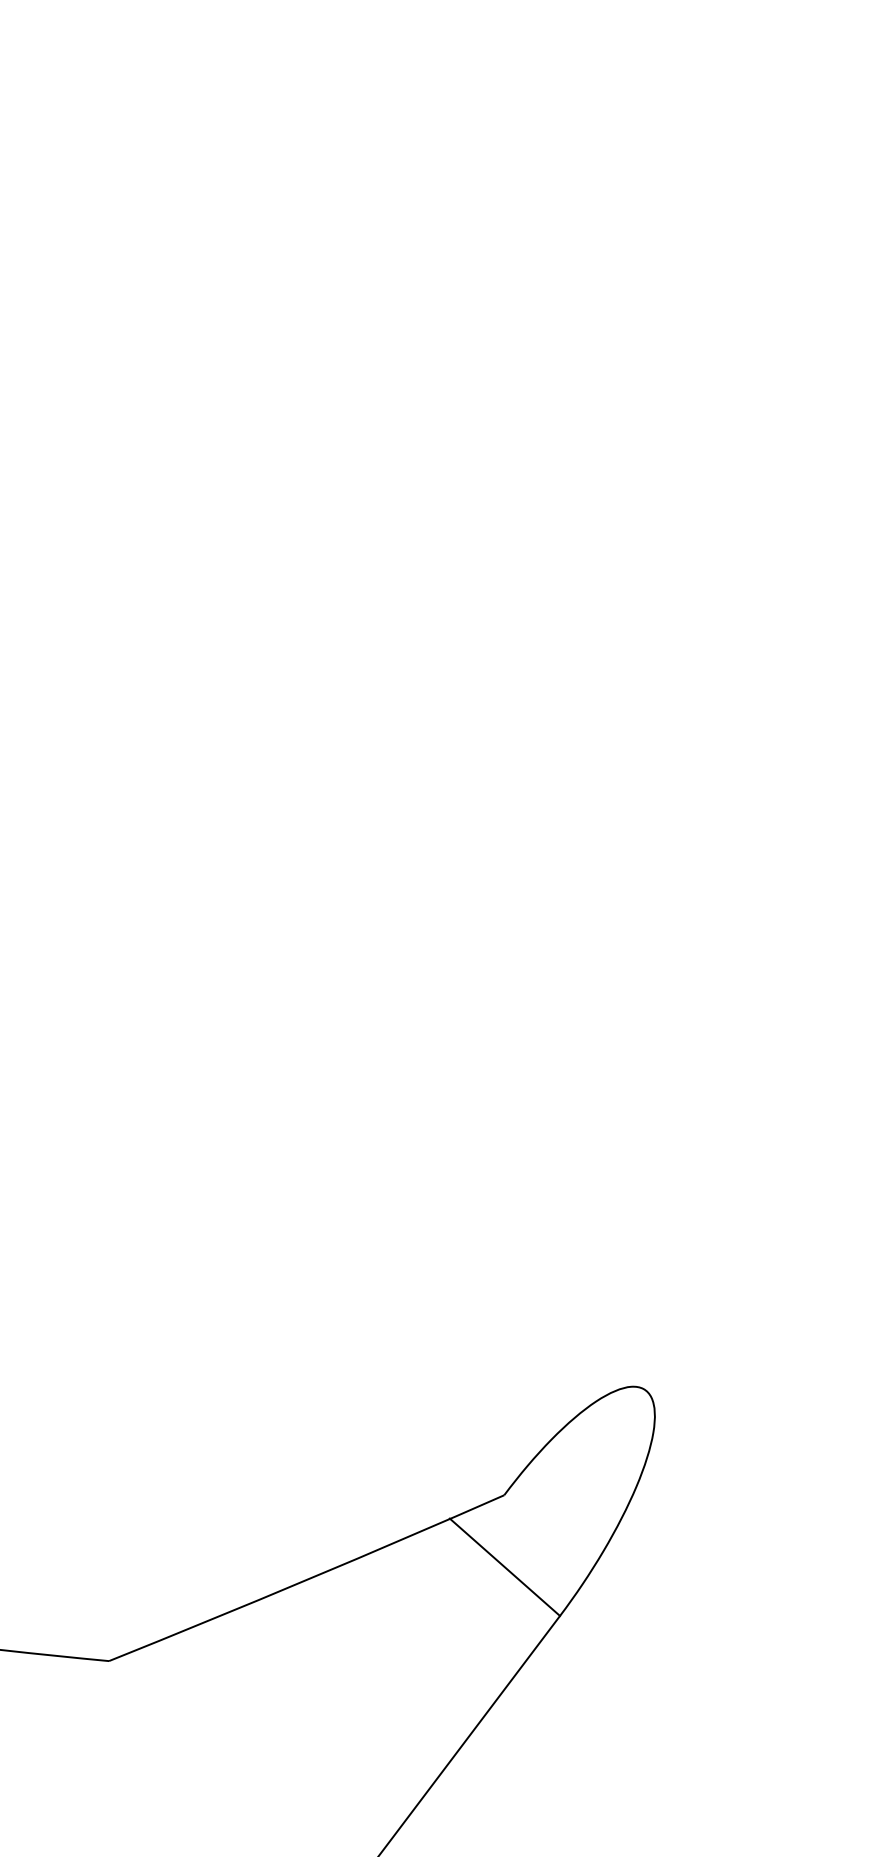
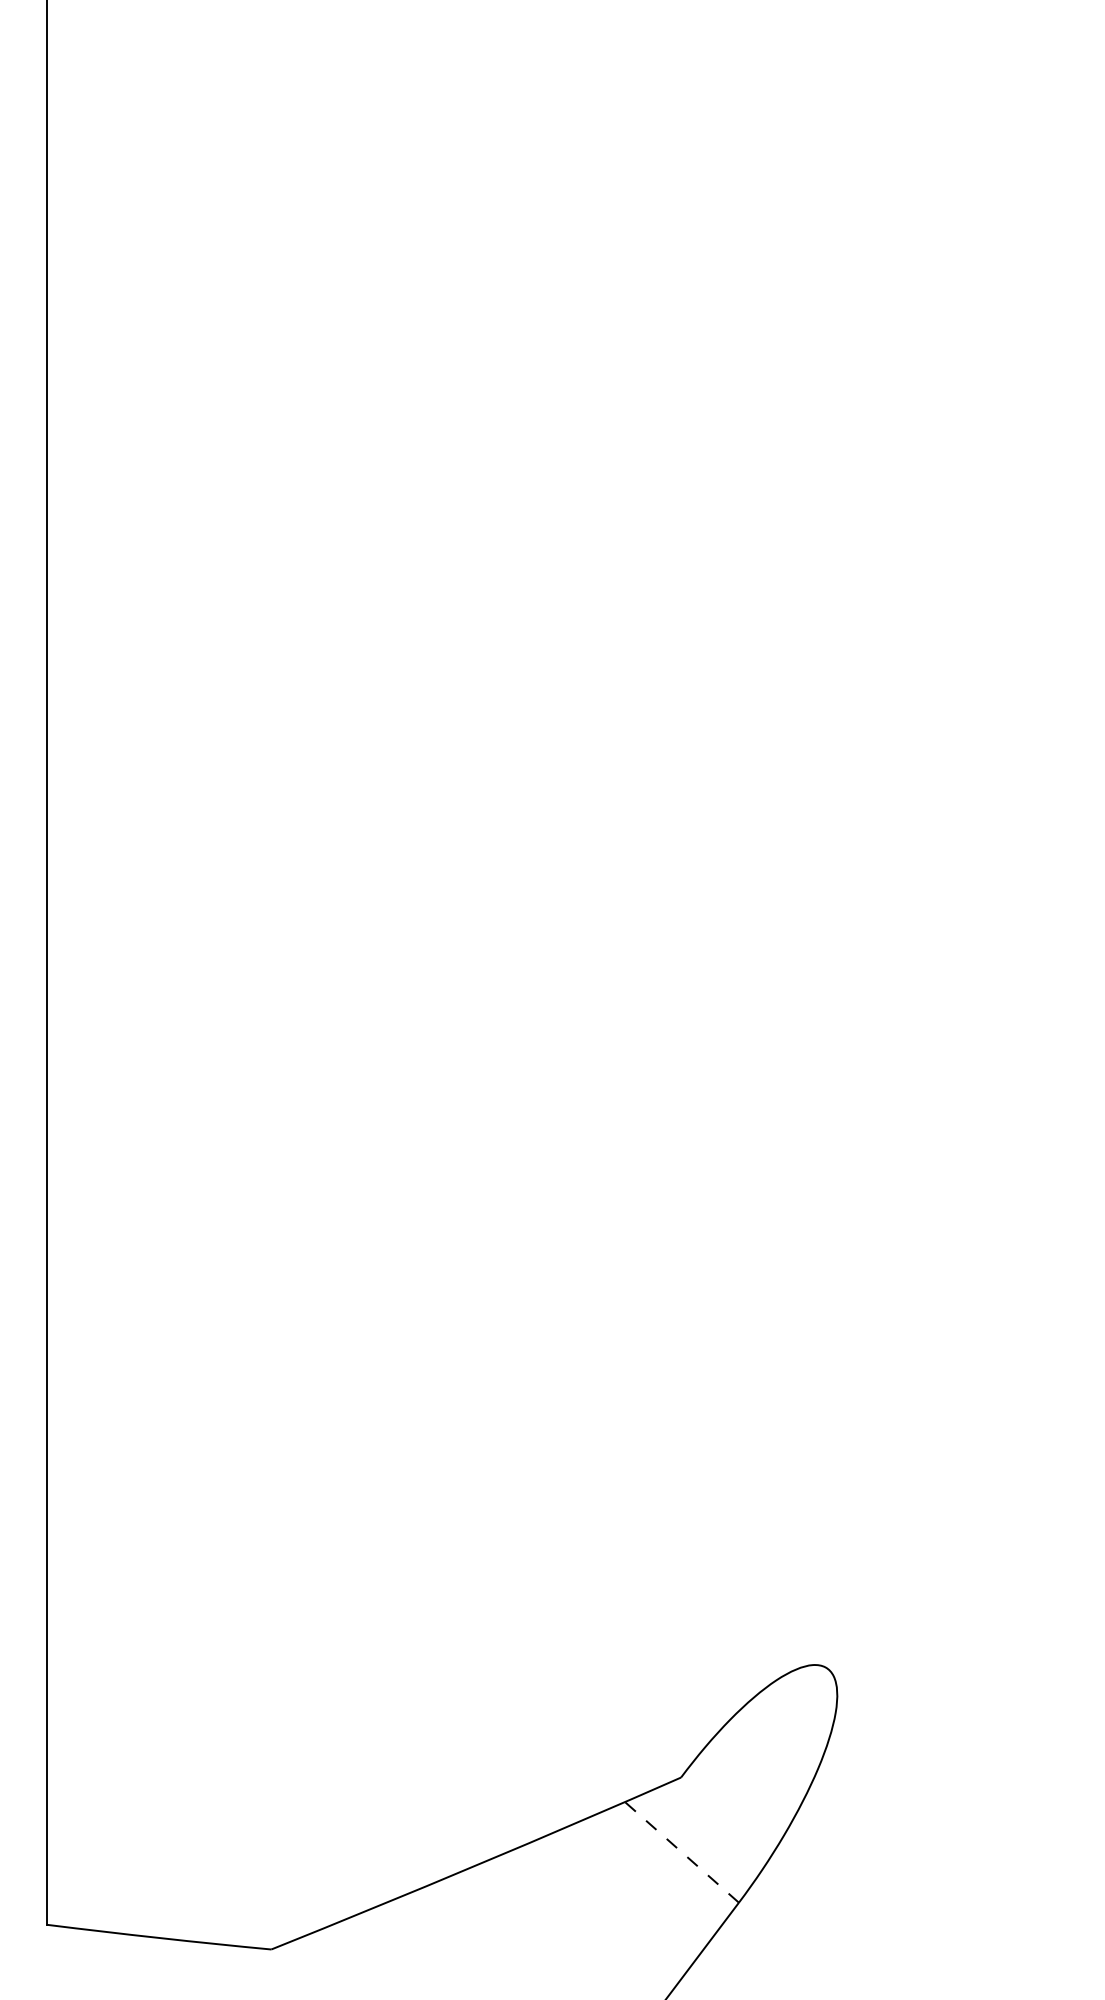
line: (504, 1566) -> (681, 1851), solid -> dashed

